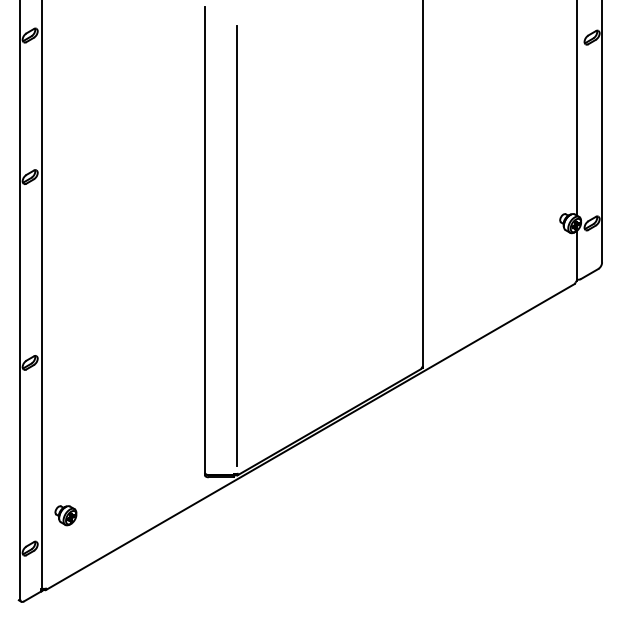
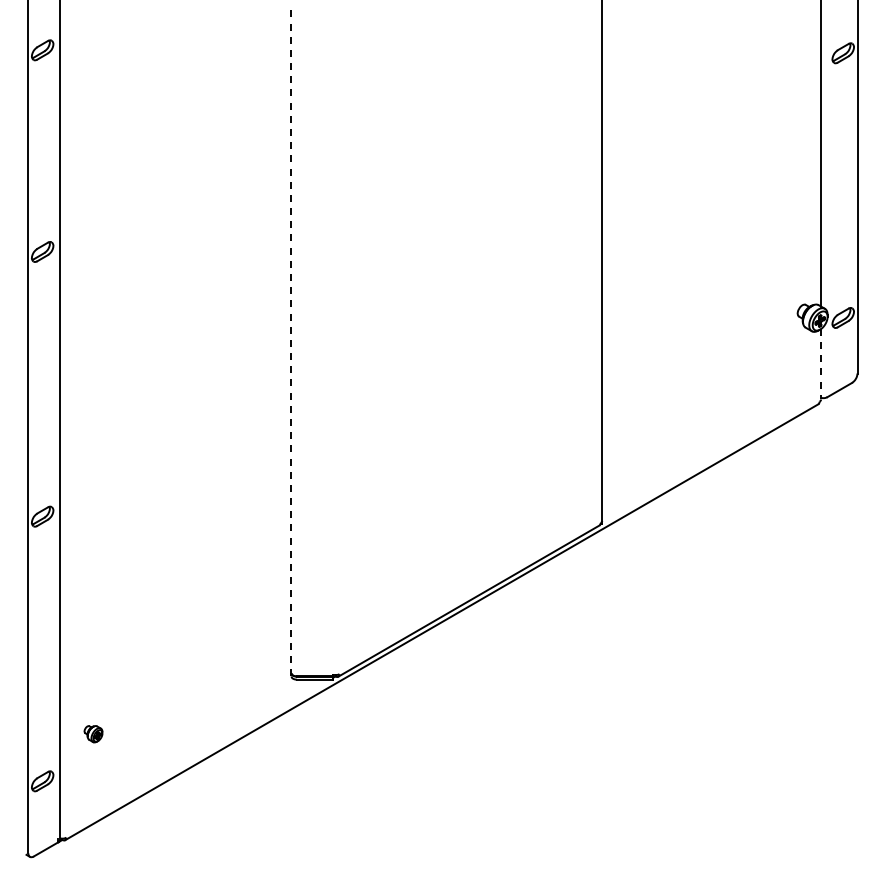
line: (204, 240) -> (291, 342), solid -> dashed
line: (237, 245) -> (337, 349), removed
line: (576, 256) -> (821, 364), solid -> dashed
part: (65, 515) -> (93, 733), size x0.6

